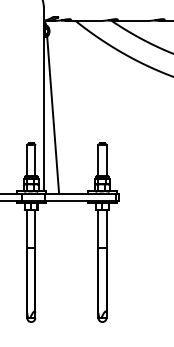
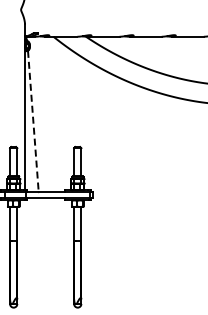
line: (53, 115) -> (33, 121), solid -> dashed

